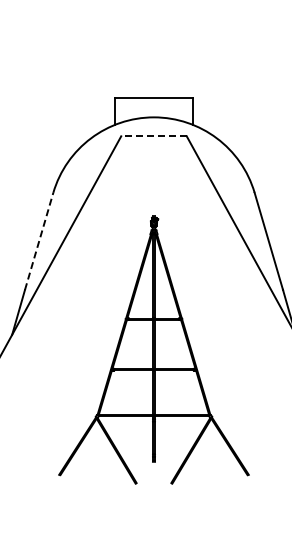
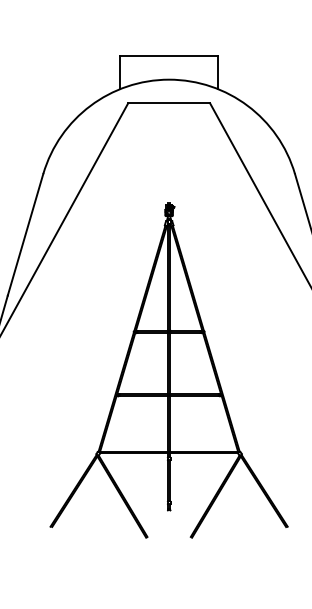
line: (154, 136) -> (169, 103), dashed -> solid
line: (39, 241) -> (25, 234), dashed -> solid

